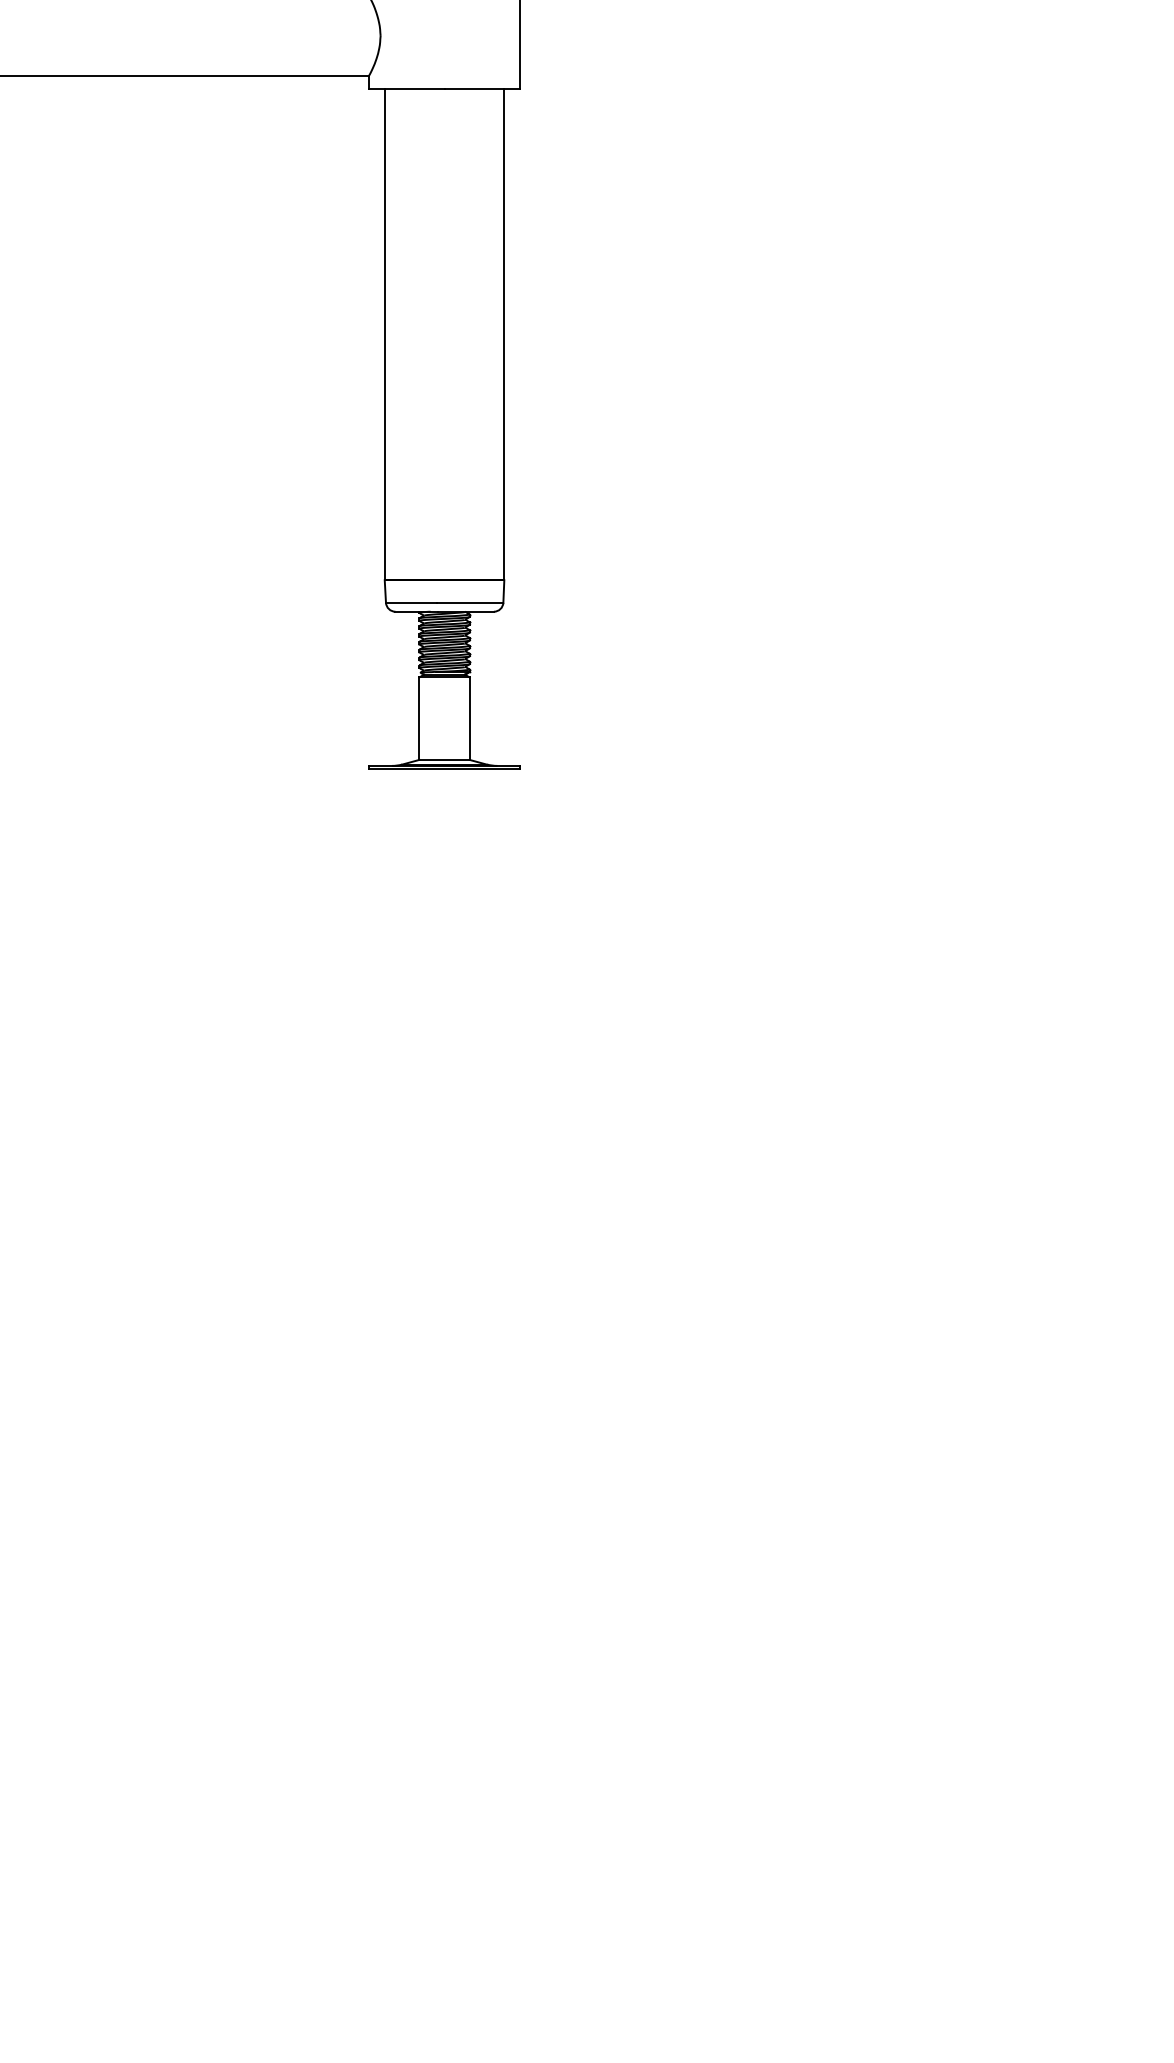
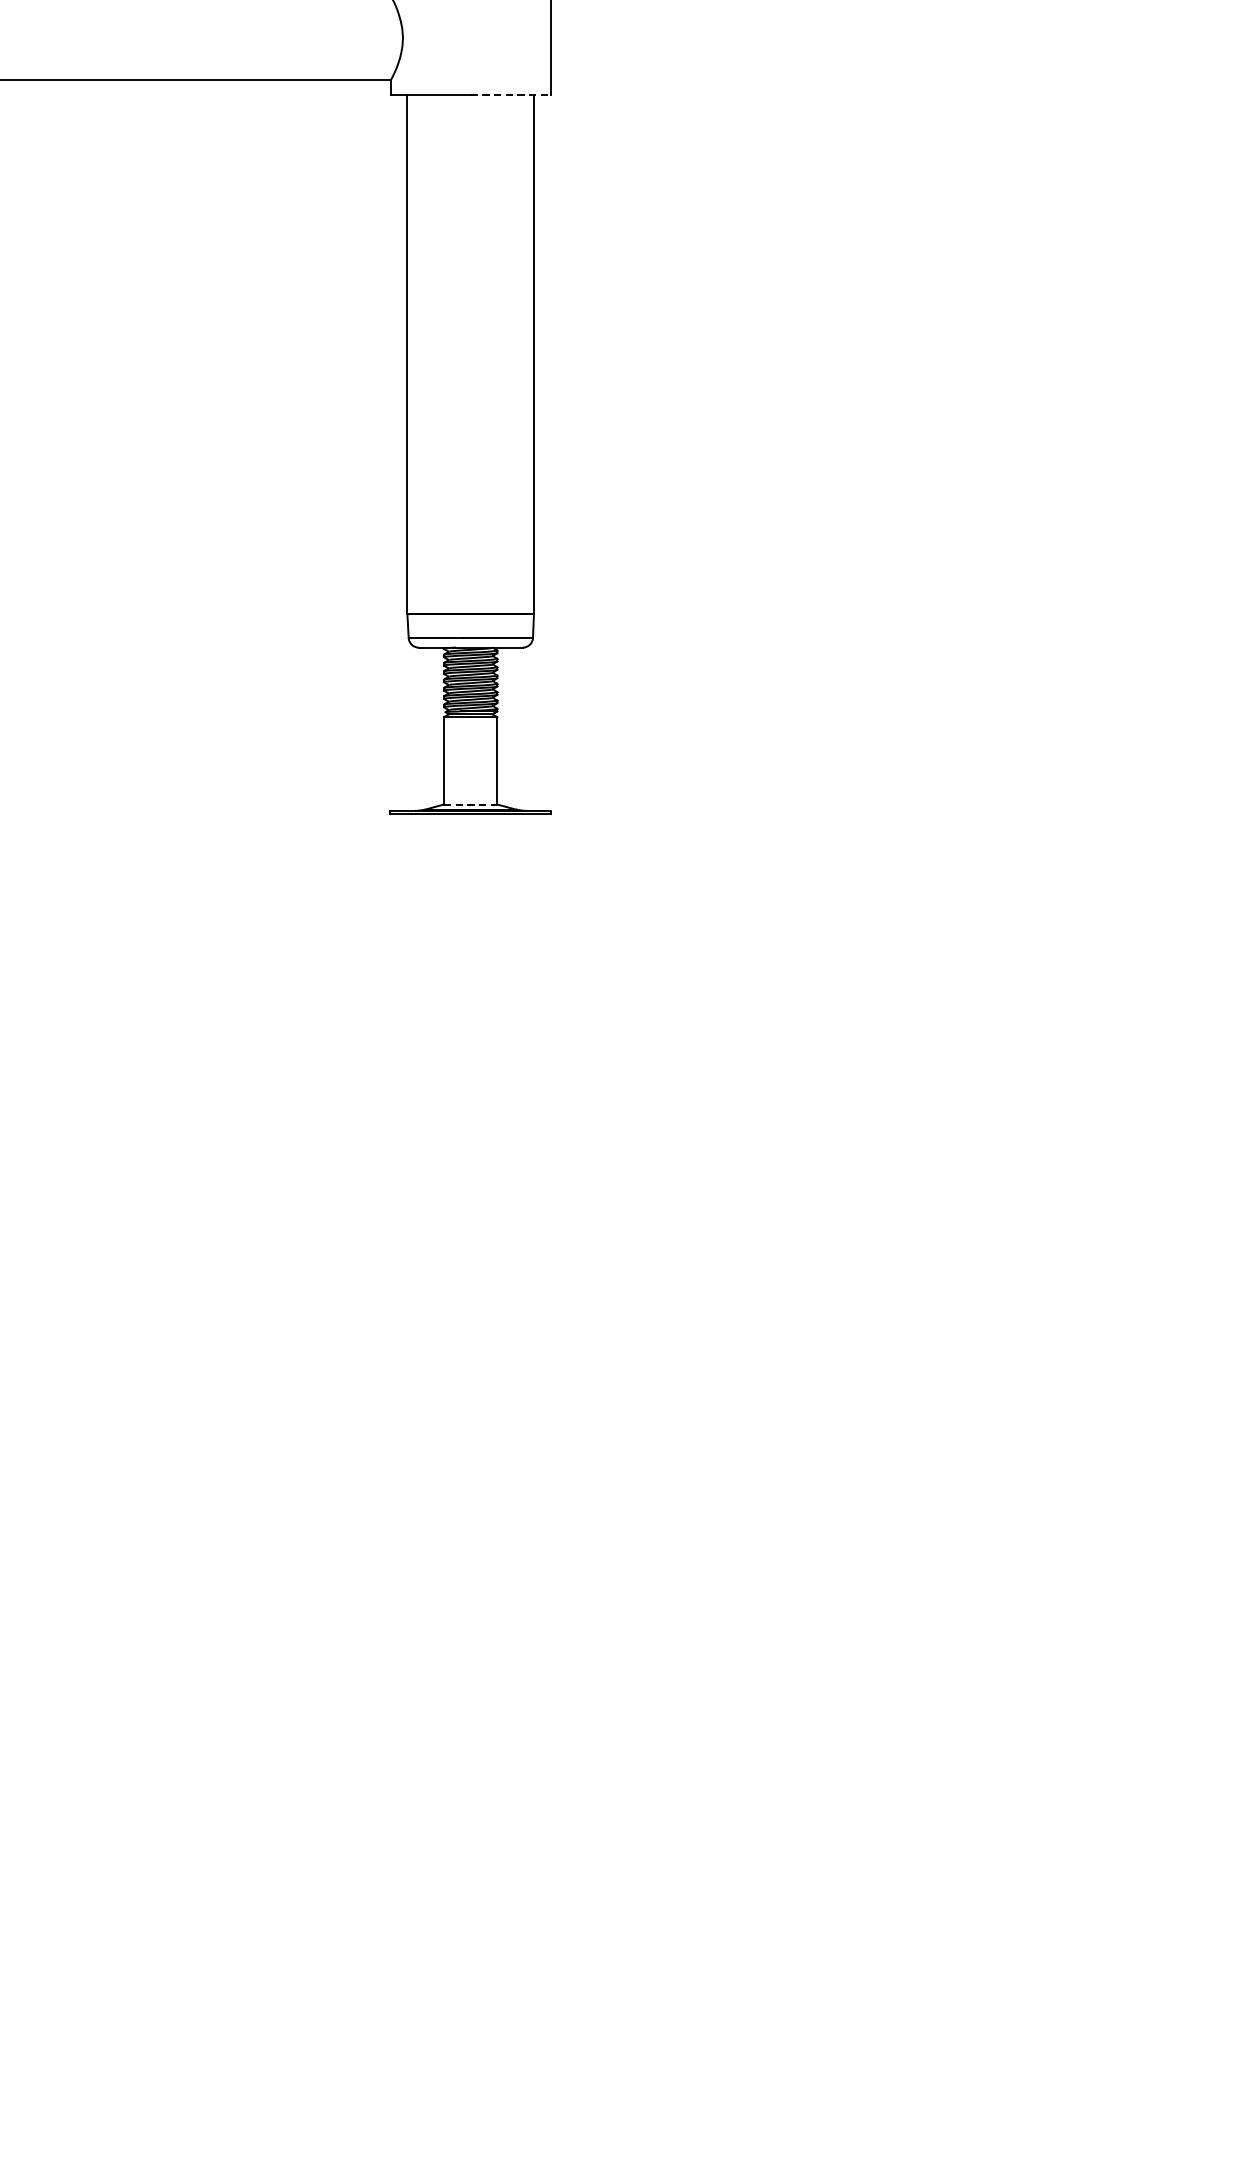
line: (482, 89) -> (510, 94), solid -> dashed
line: (445, 759) -> (471, 804), solid -> dashed

